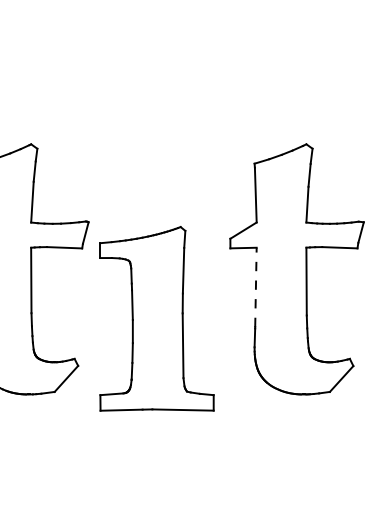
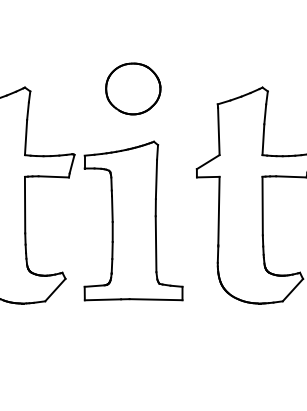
part: (156, 145) -> (133, 88), added
line: (255, 287) -> (218, 211), dashed -> solid
part: (156, 318) -> (133, 220), moved

